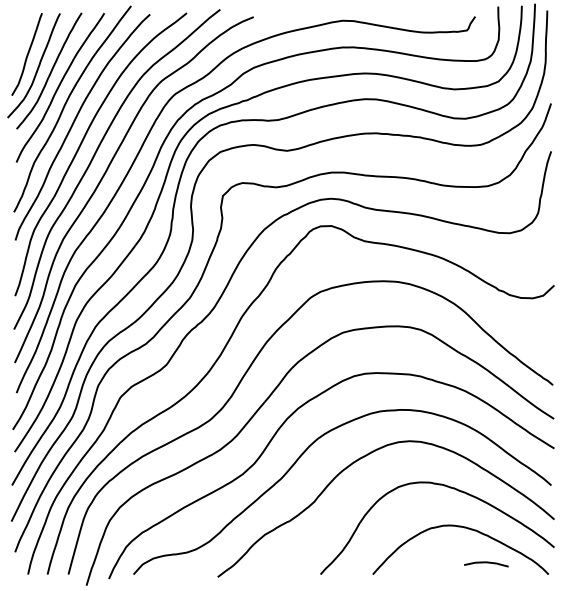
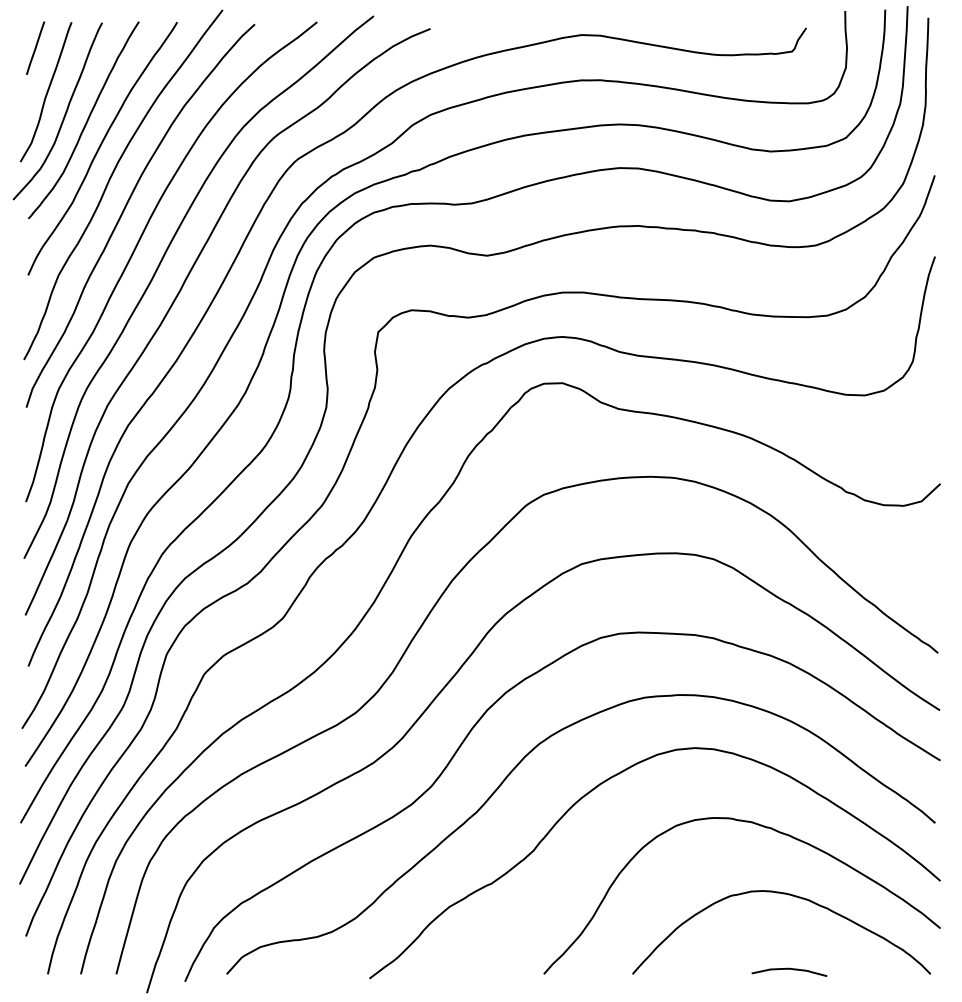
line: (20, 28) -> (34, 48), added
curve: (486, 563) -> (789, 970), moved

